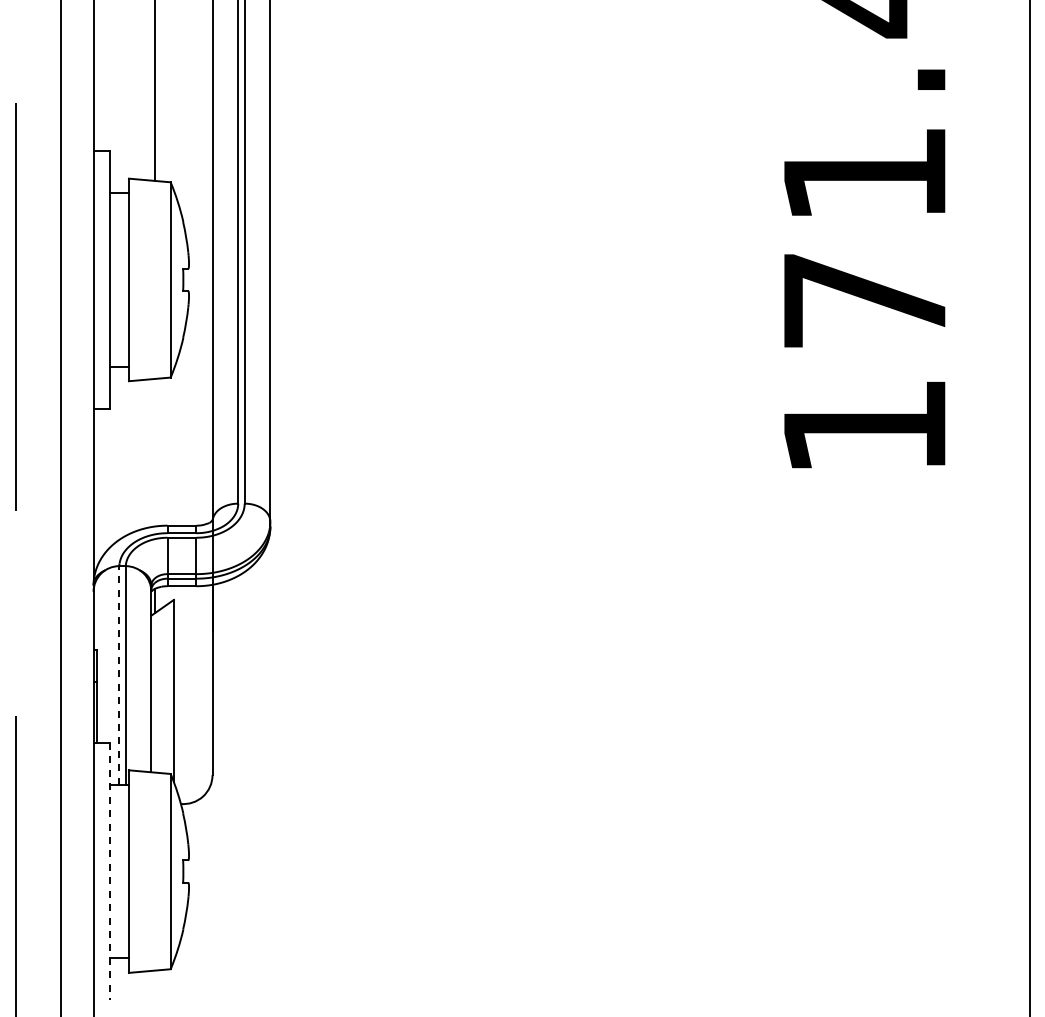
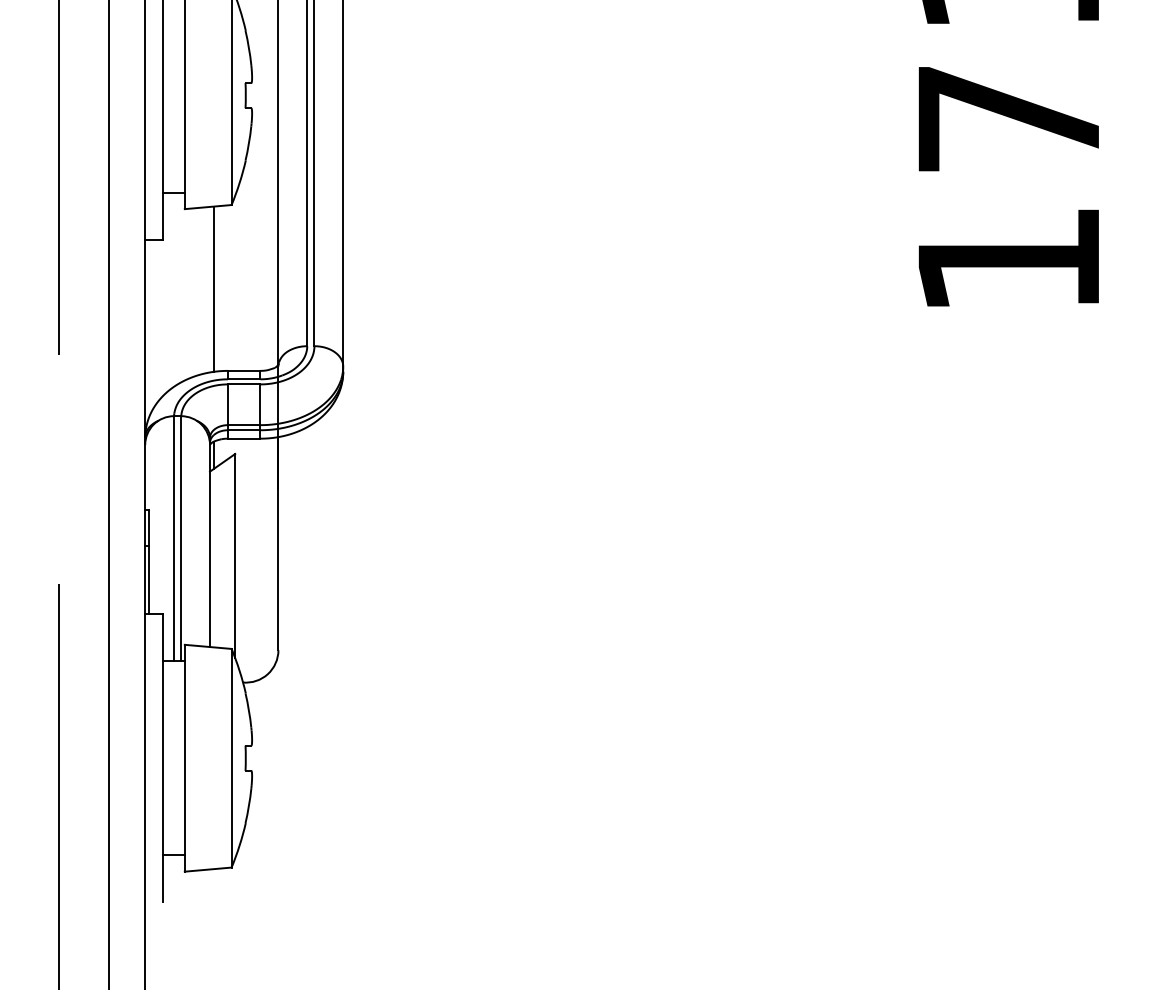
line: (154, 452) -> (213, 288), added
line: (119, 674) -> (174, 537), dashed -> solid
line: (109, 871) -> (163, 758), dashed -> solid

